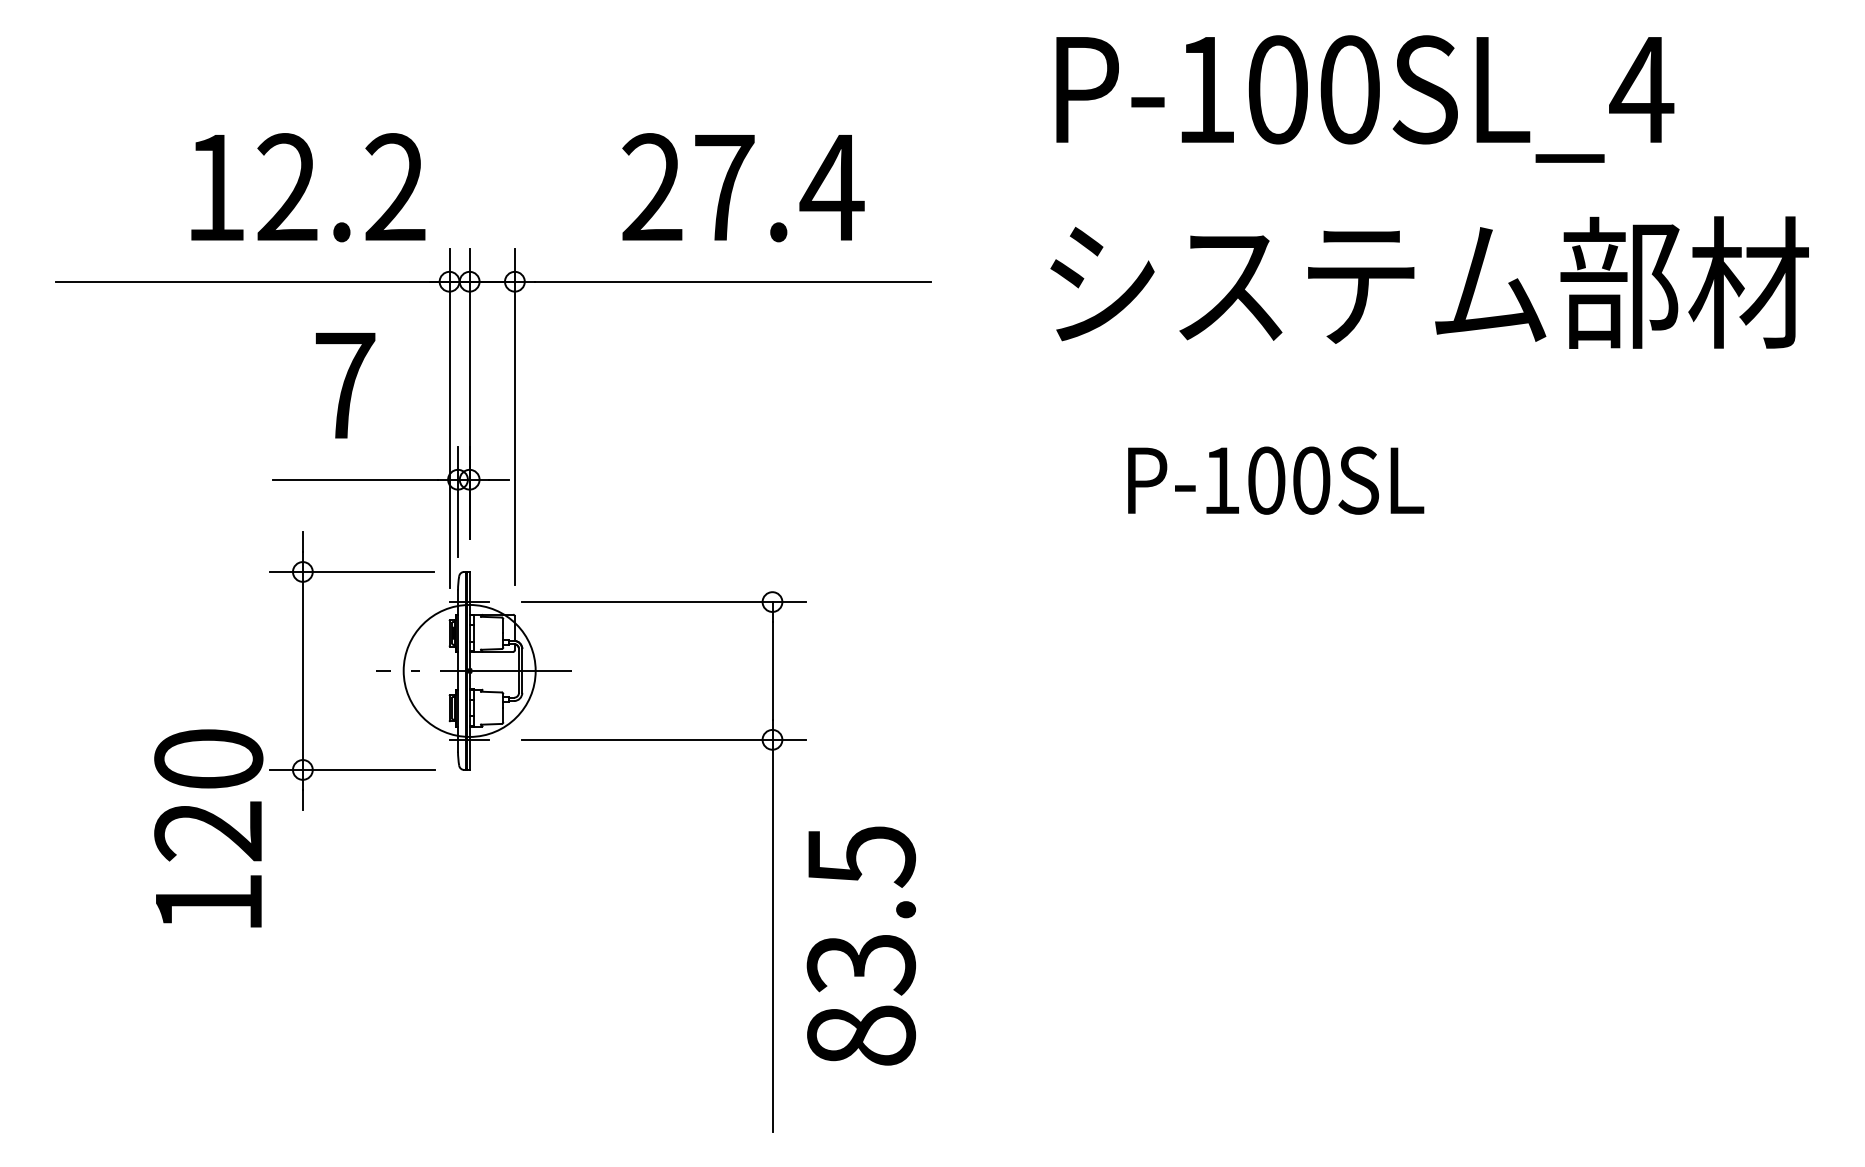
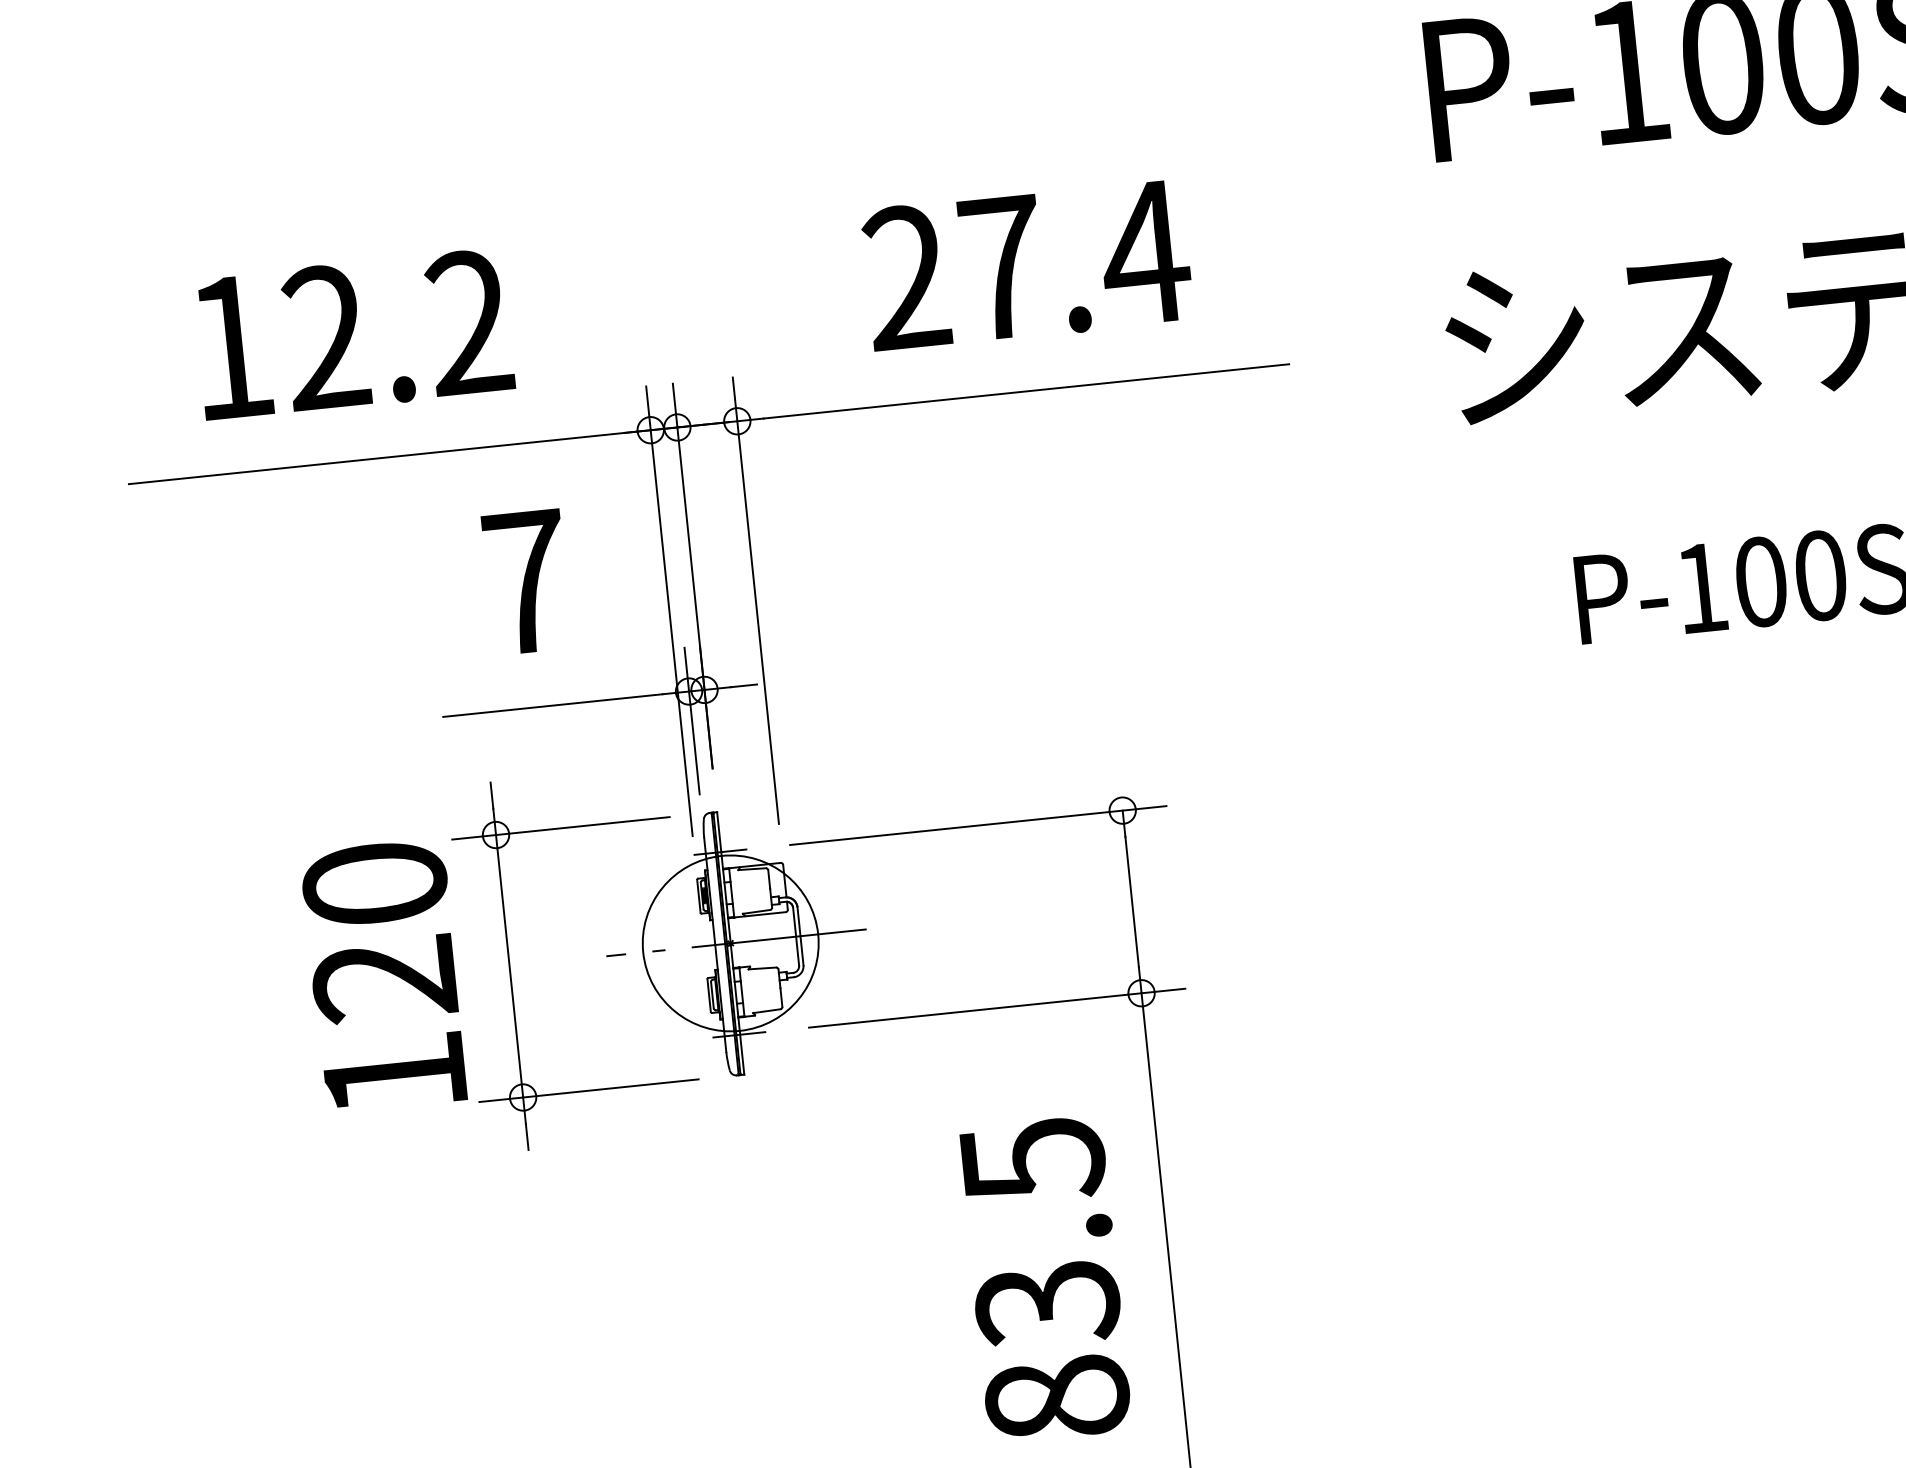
text: (308, 187) -> (354, 334), moved
text: (208, 828) -> (384, 975), moved
text: (860, 945) -> (1043, 1278), moved

